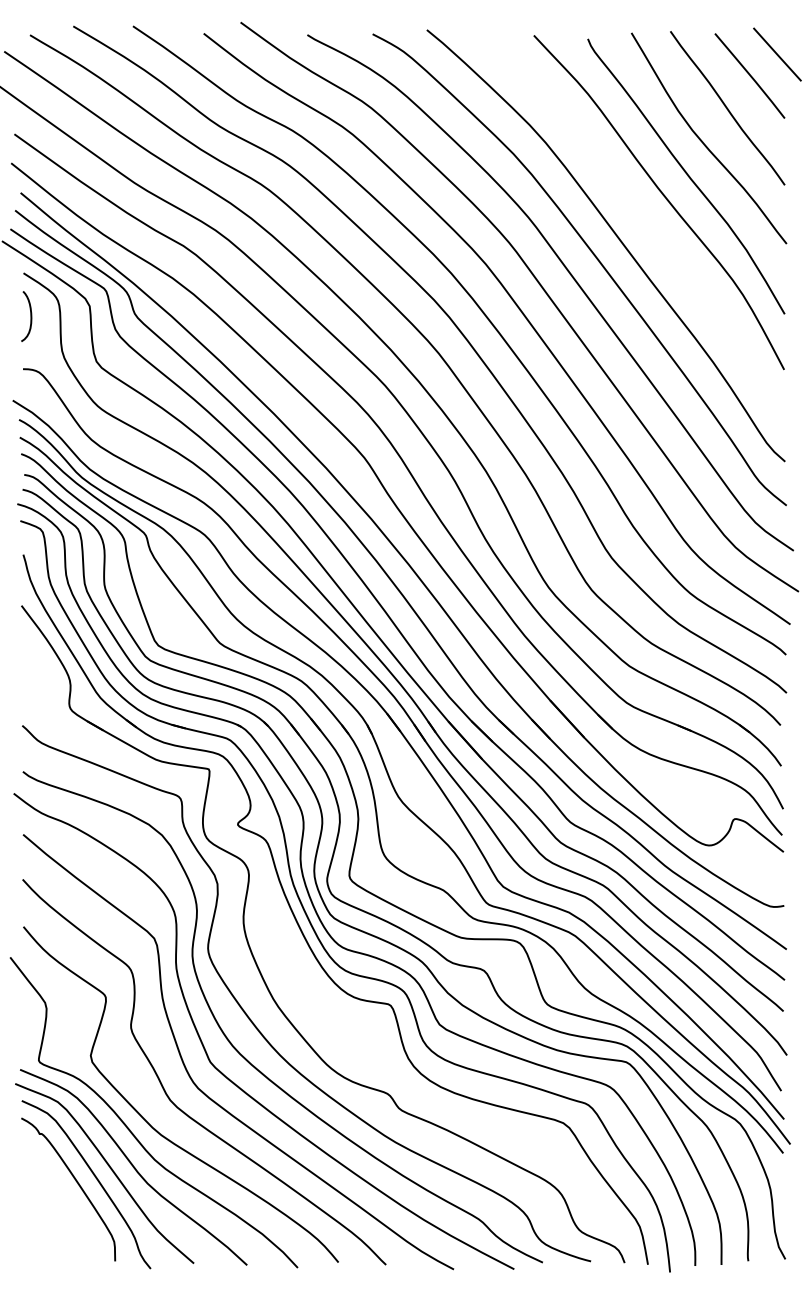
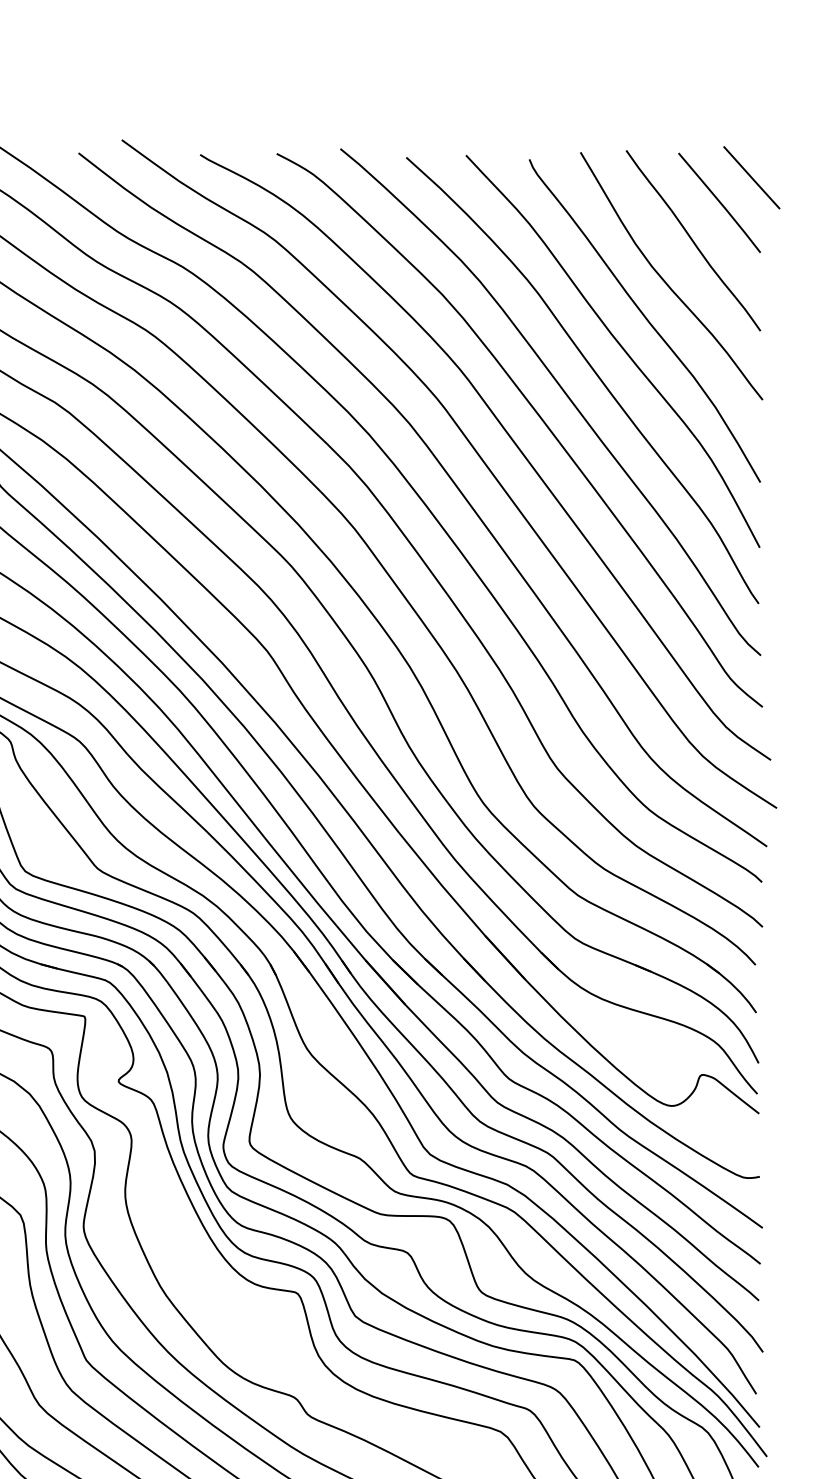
curve: (642, 220) -> (593, 372), added

